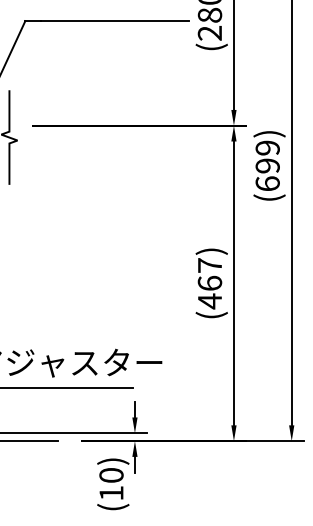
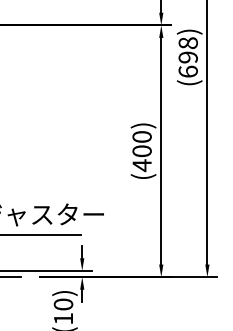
text: (267, 147) -> (188, 42), (699) -> (698)
text: (209, 274) -> (141, 144), (467) -> (400)

